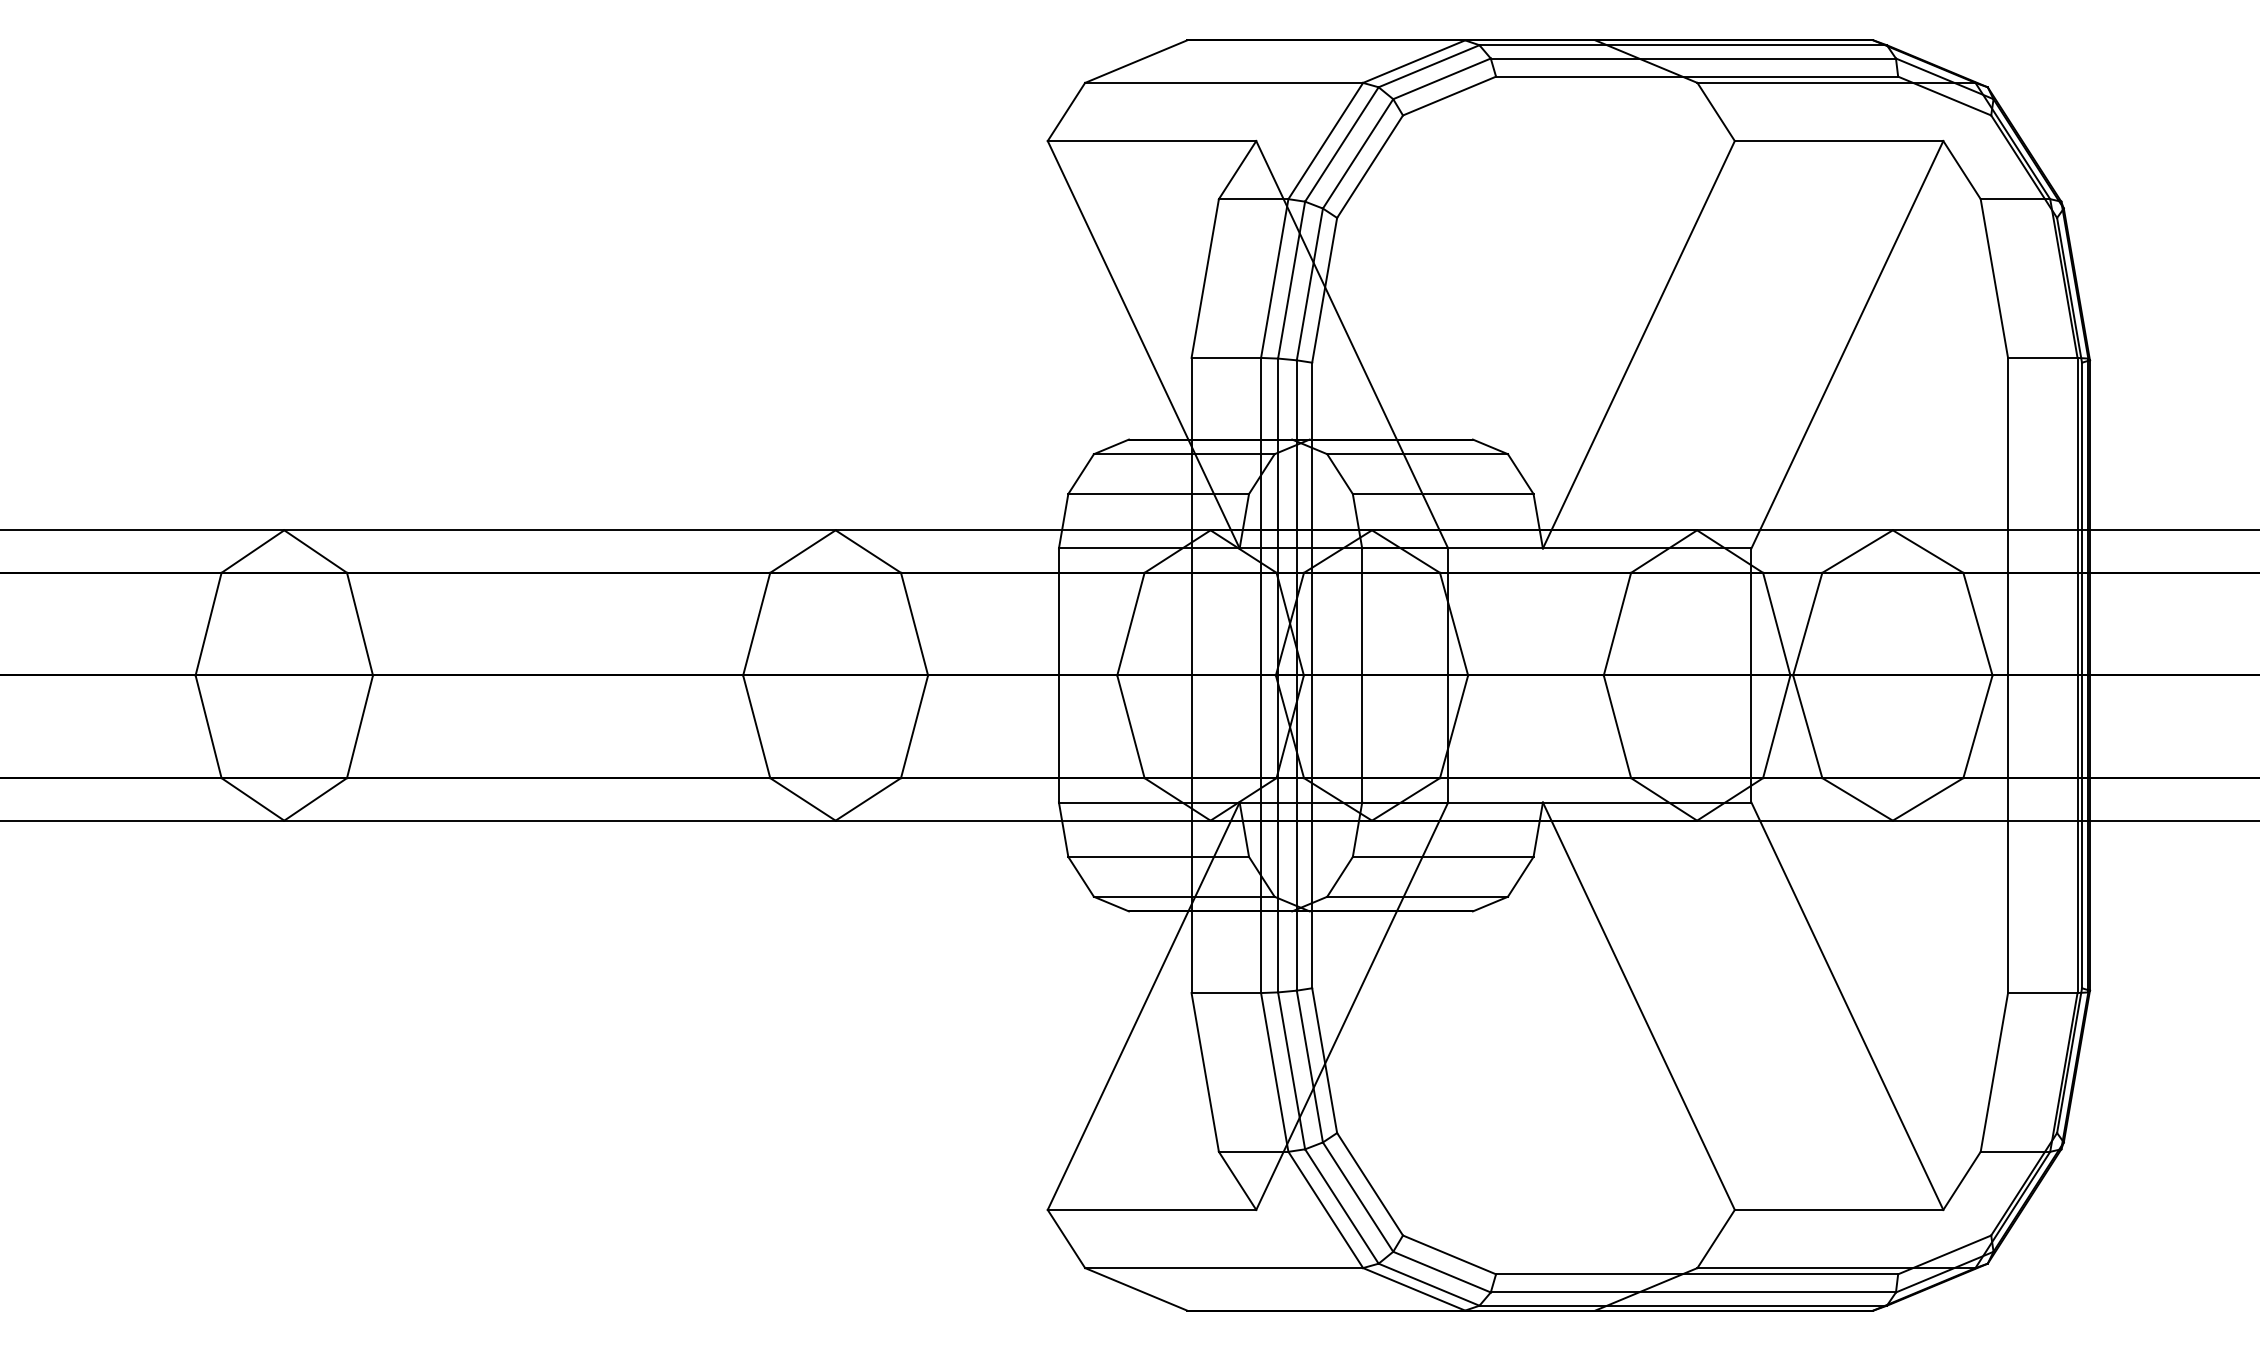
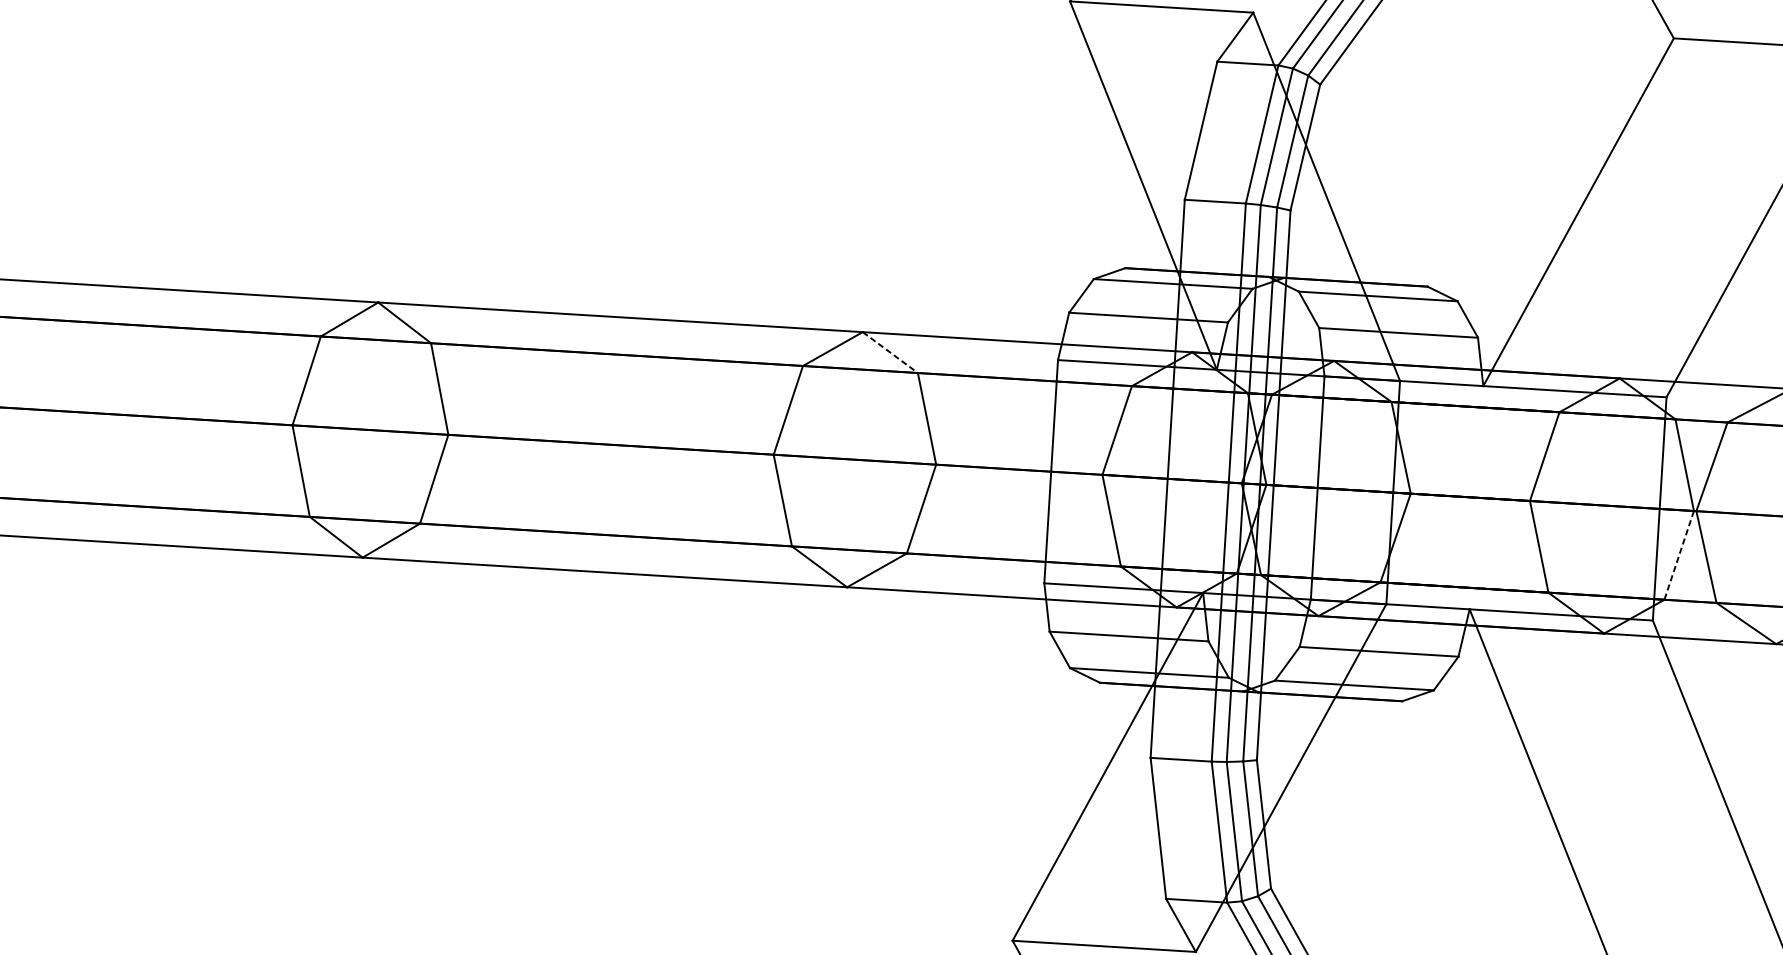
line: (868, 551) -> (890, 352), solid -> dashed
line: (1776, 727) -> (1678, 555), solid -> dashed

